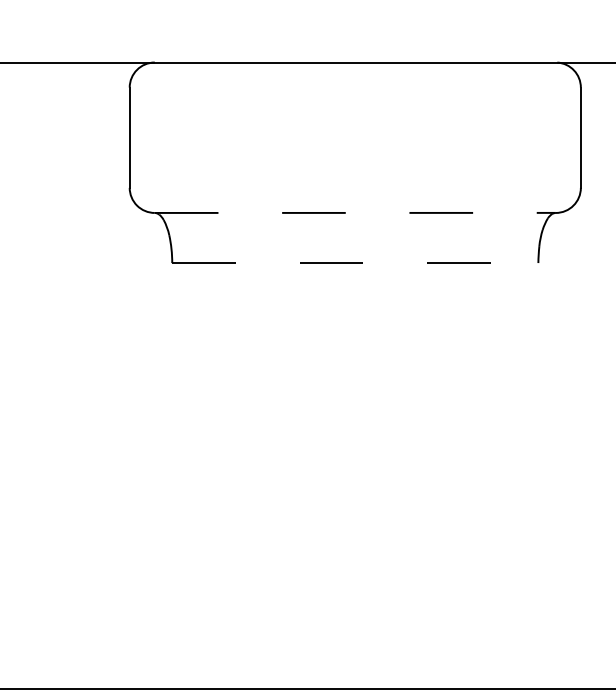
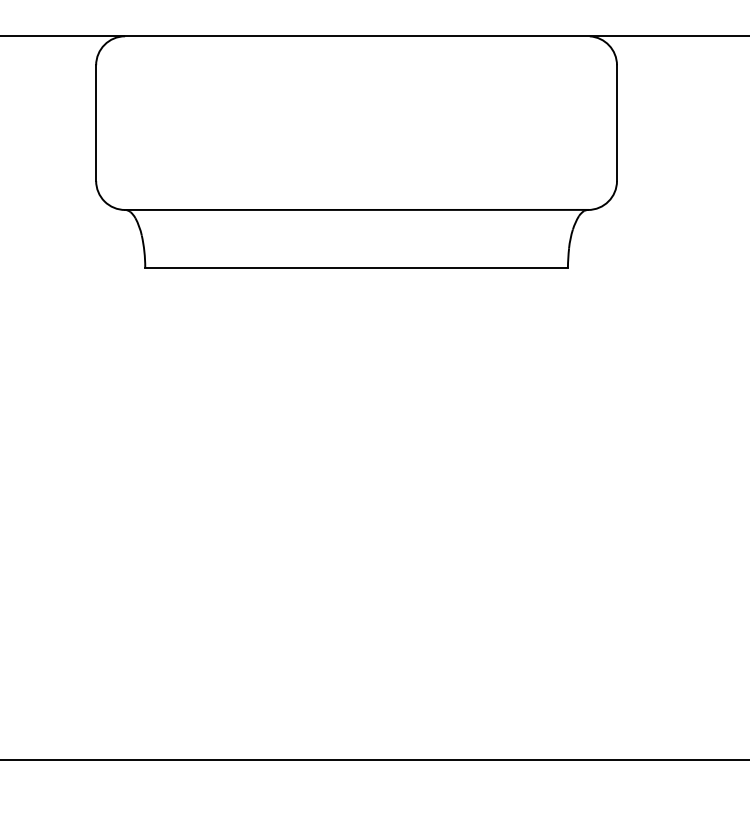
line: (356, 212) -> (357, 209), dashed -> solid
line: (356, 262) -> (357, 267), dashed -> solid

